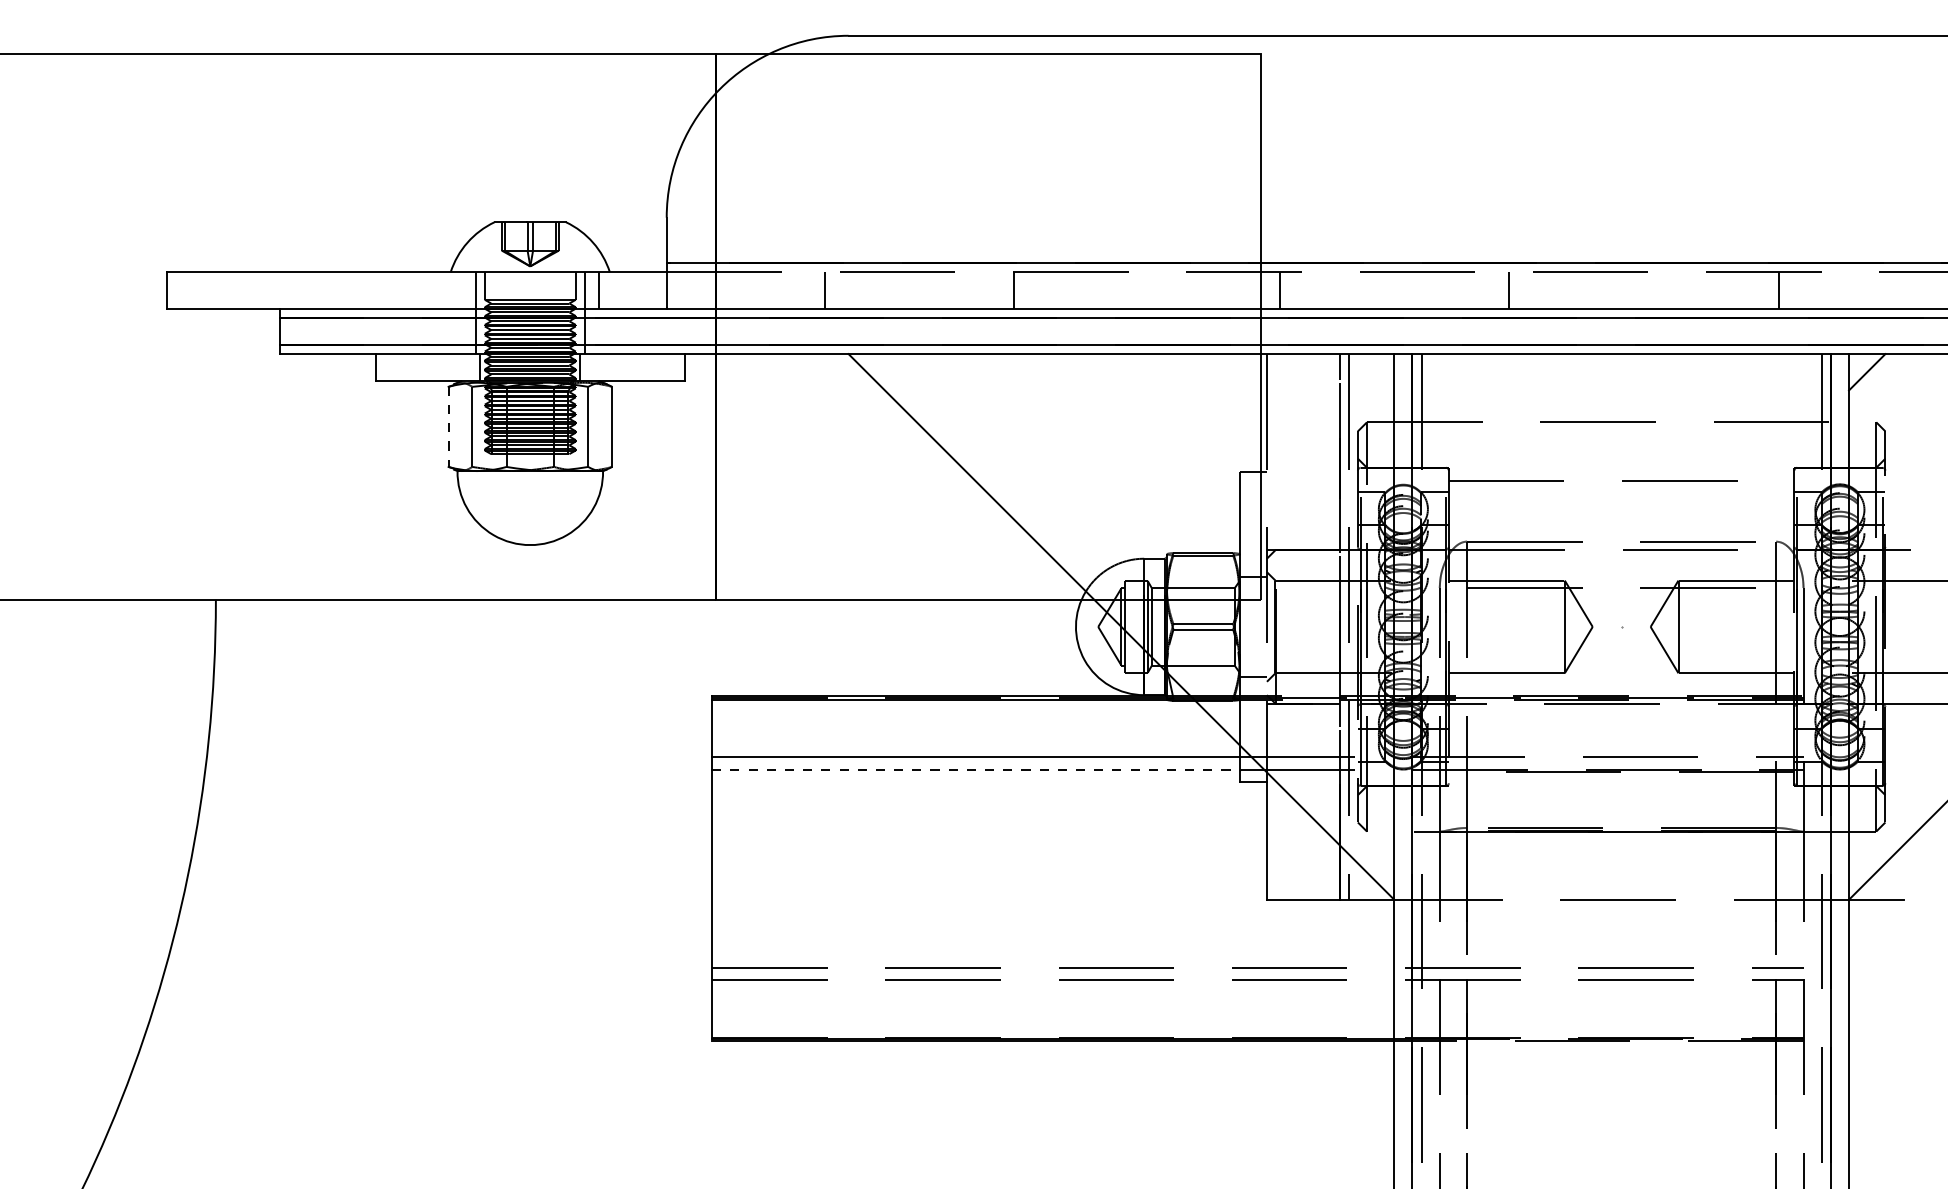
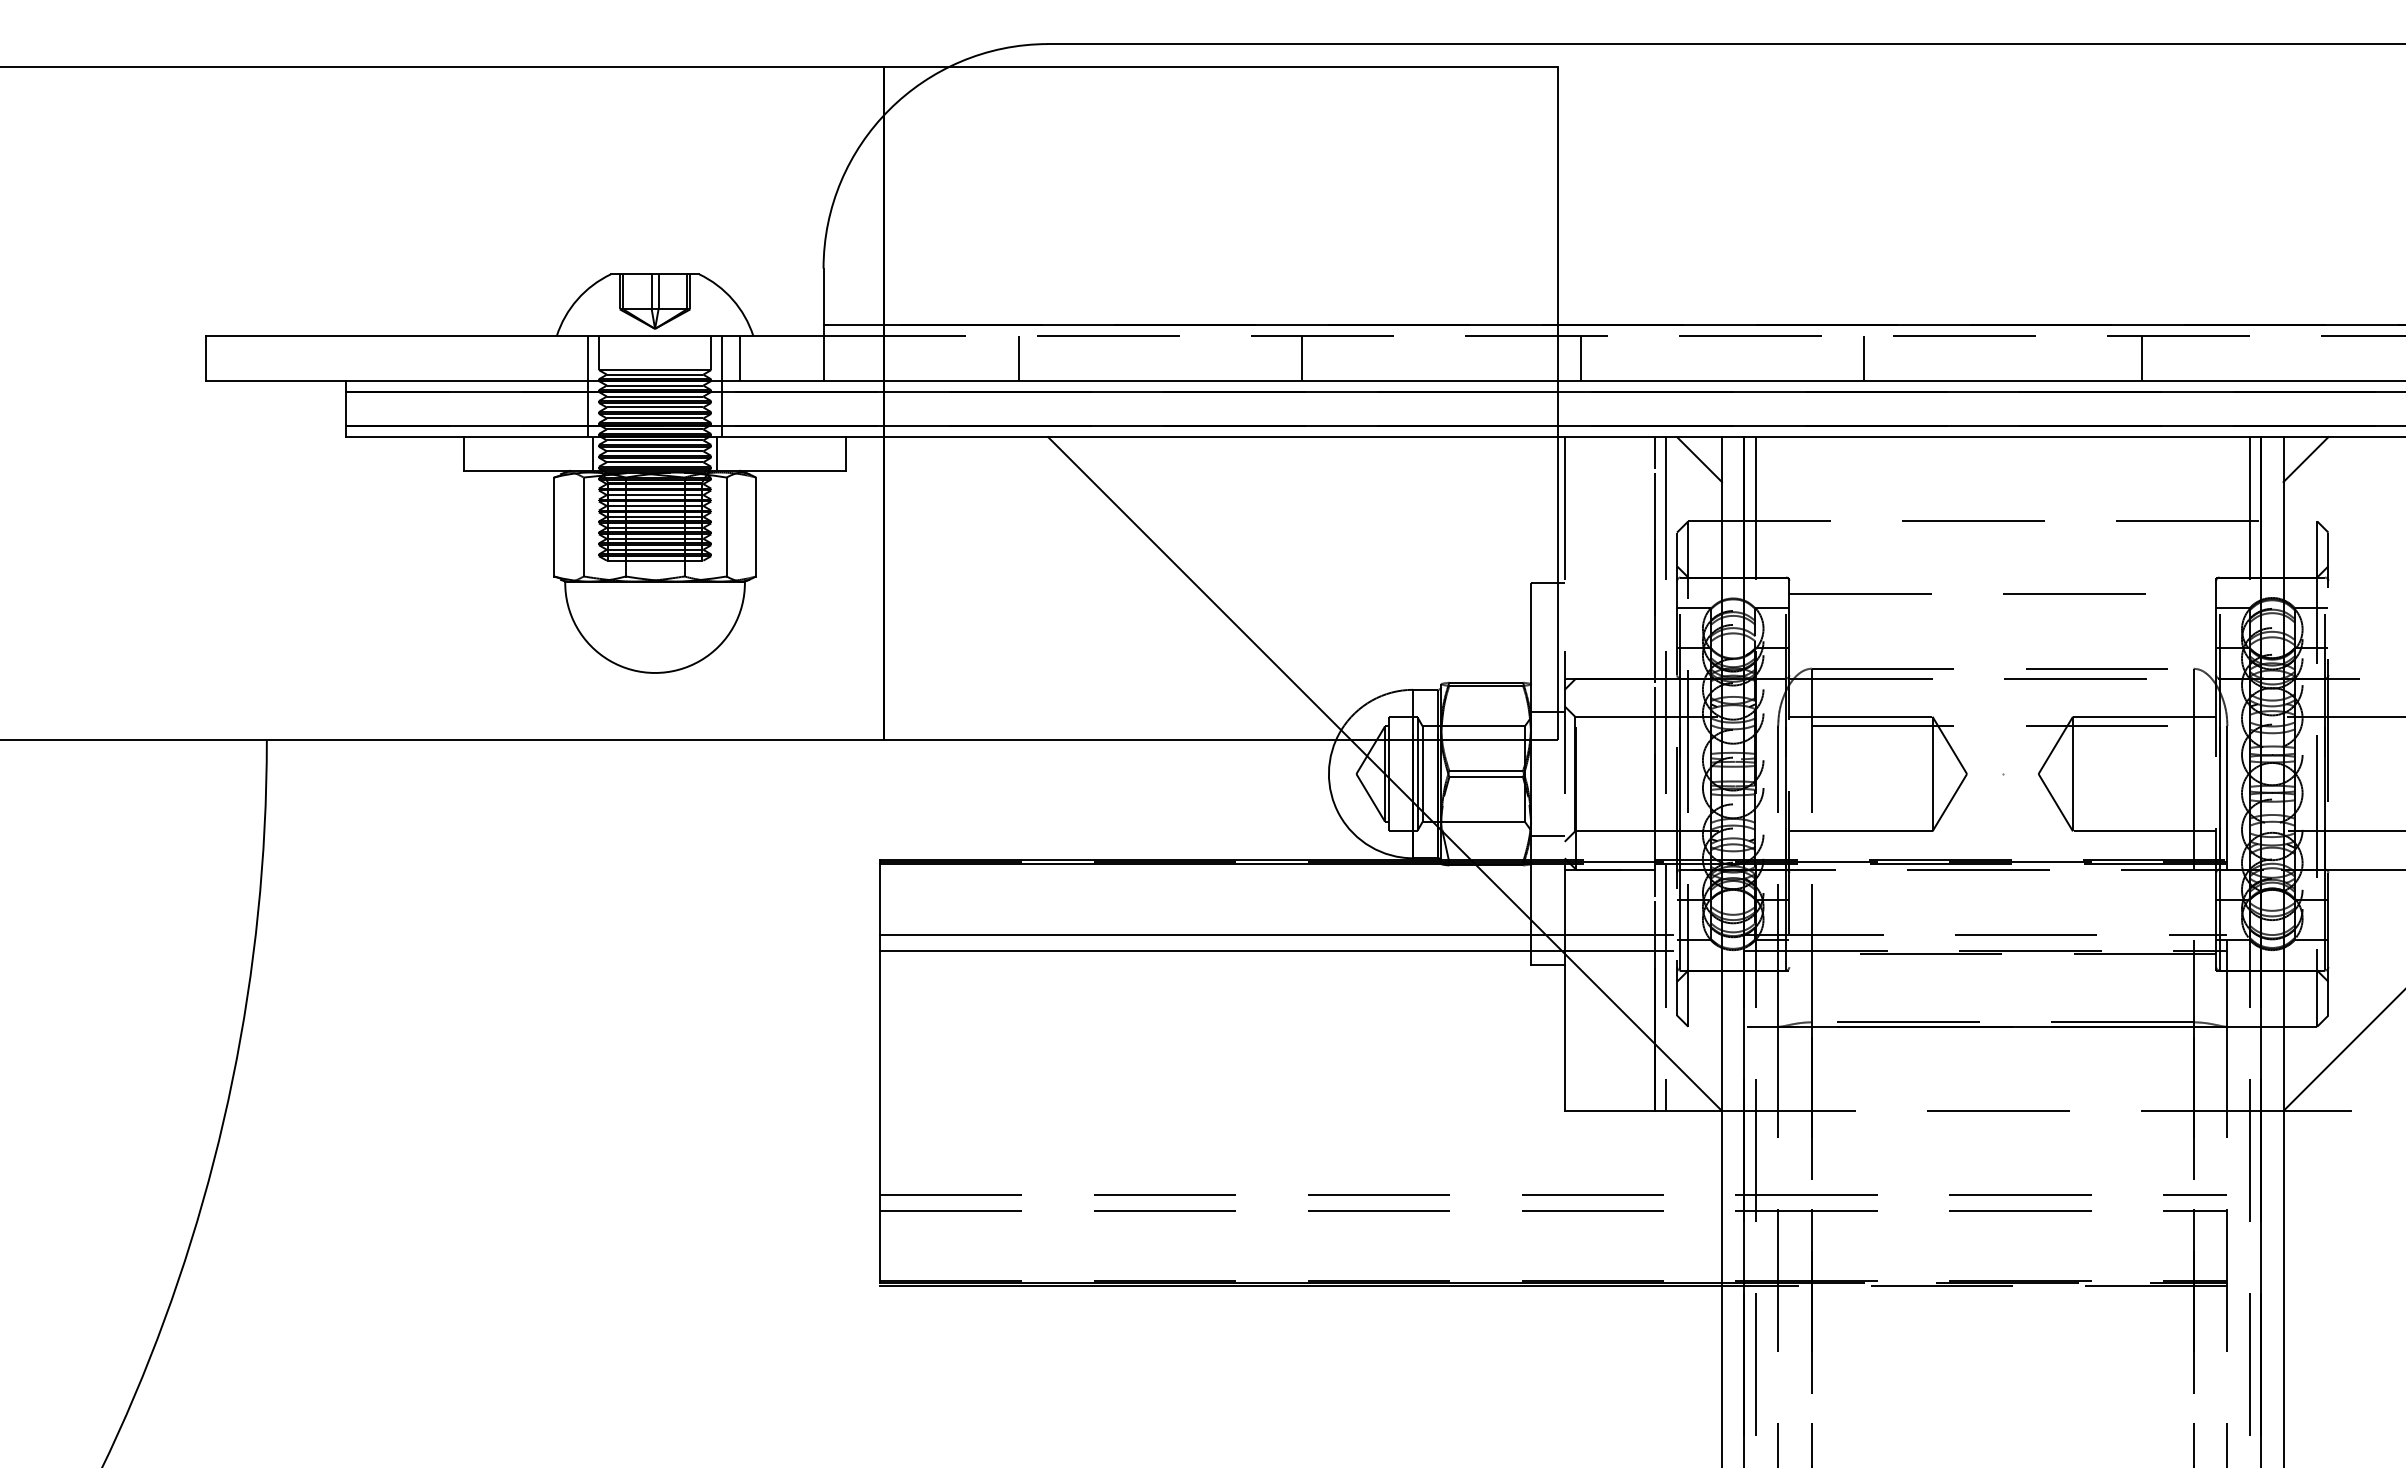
line: (1014, 290) -> (1301, 358), moved
line: (1779, 290) -> (2142, 358), moved
line: (1376, 372) -> (1699, 459), added
line: (448, 427) -> (554, 527), dashed -> solid
line: (976, 769) -> (1205, 950), dashed -> solid

